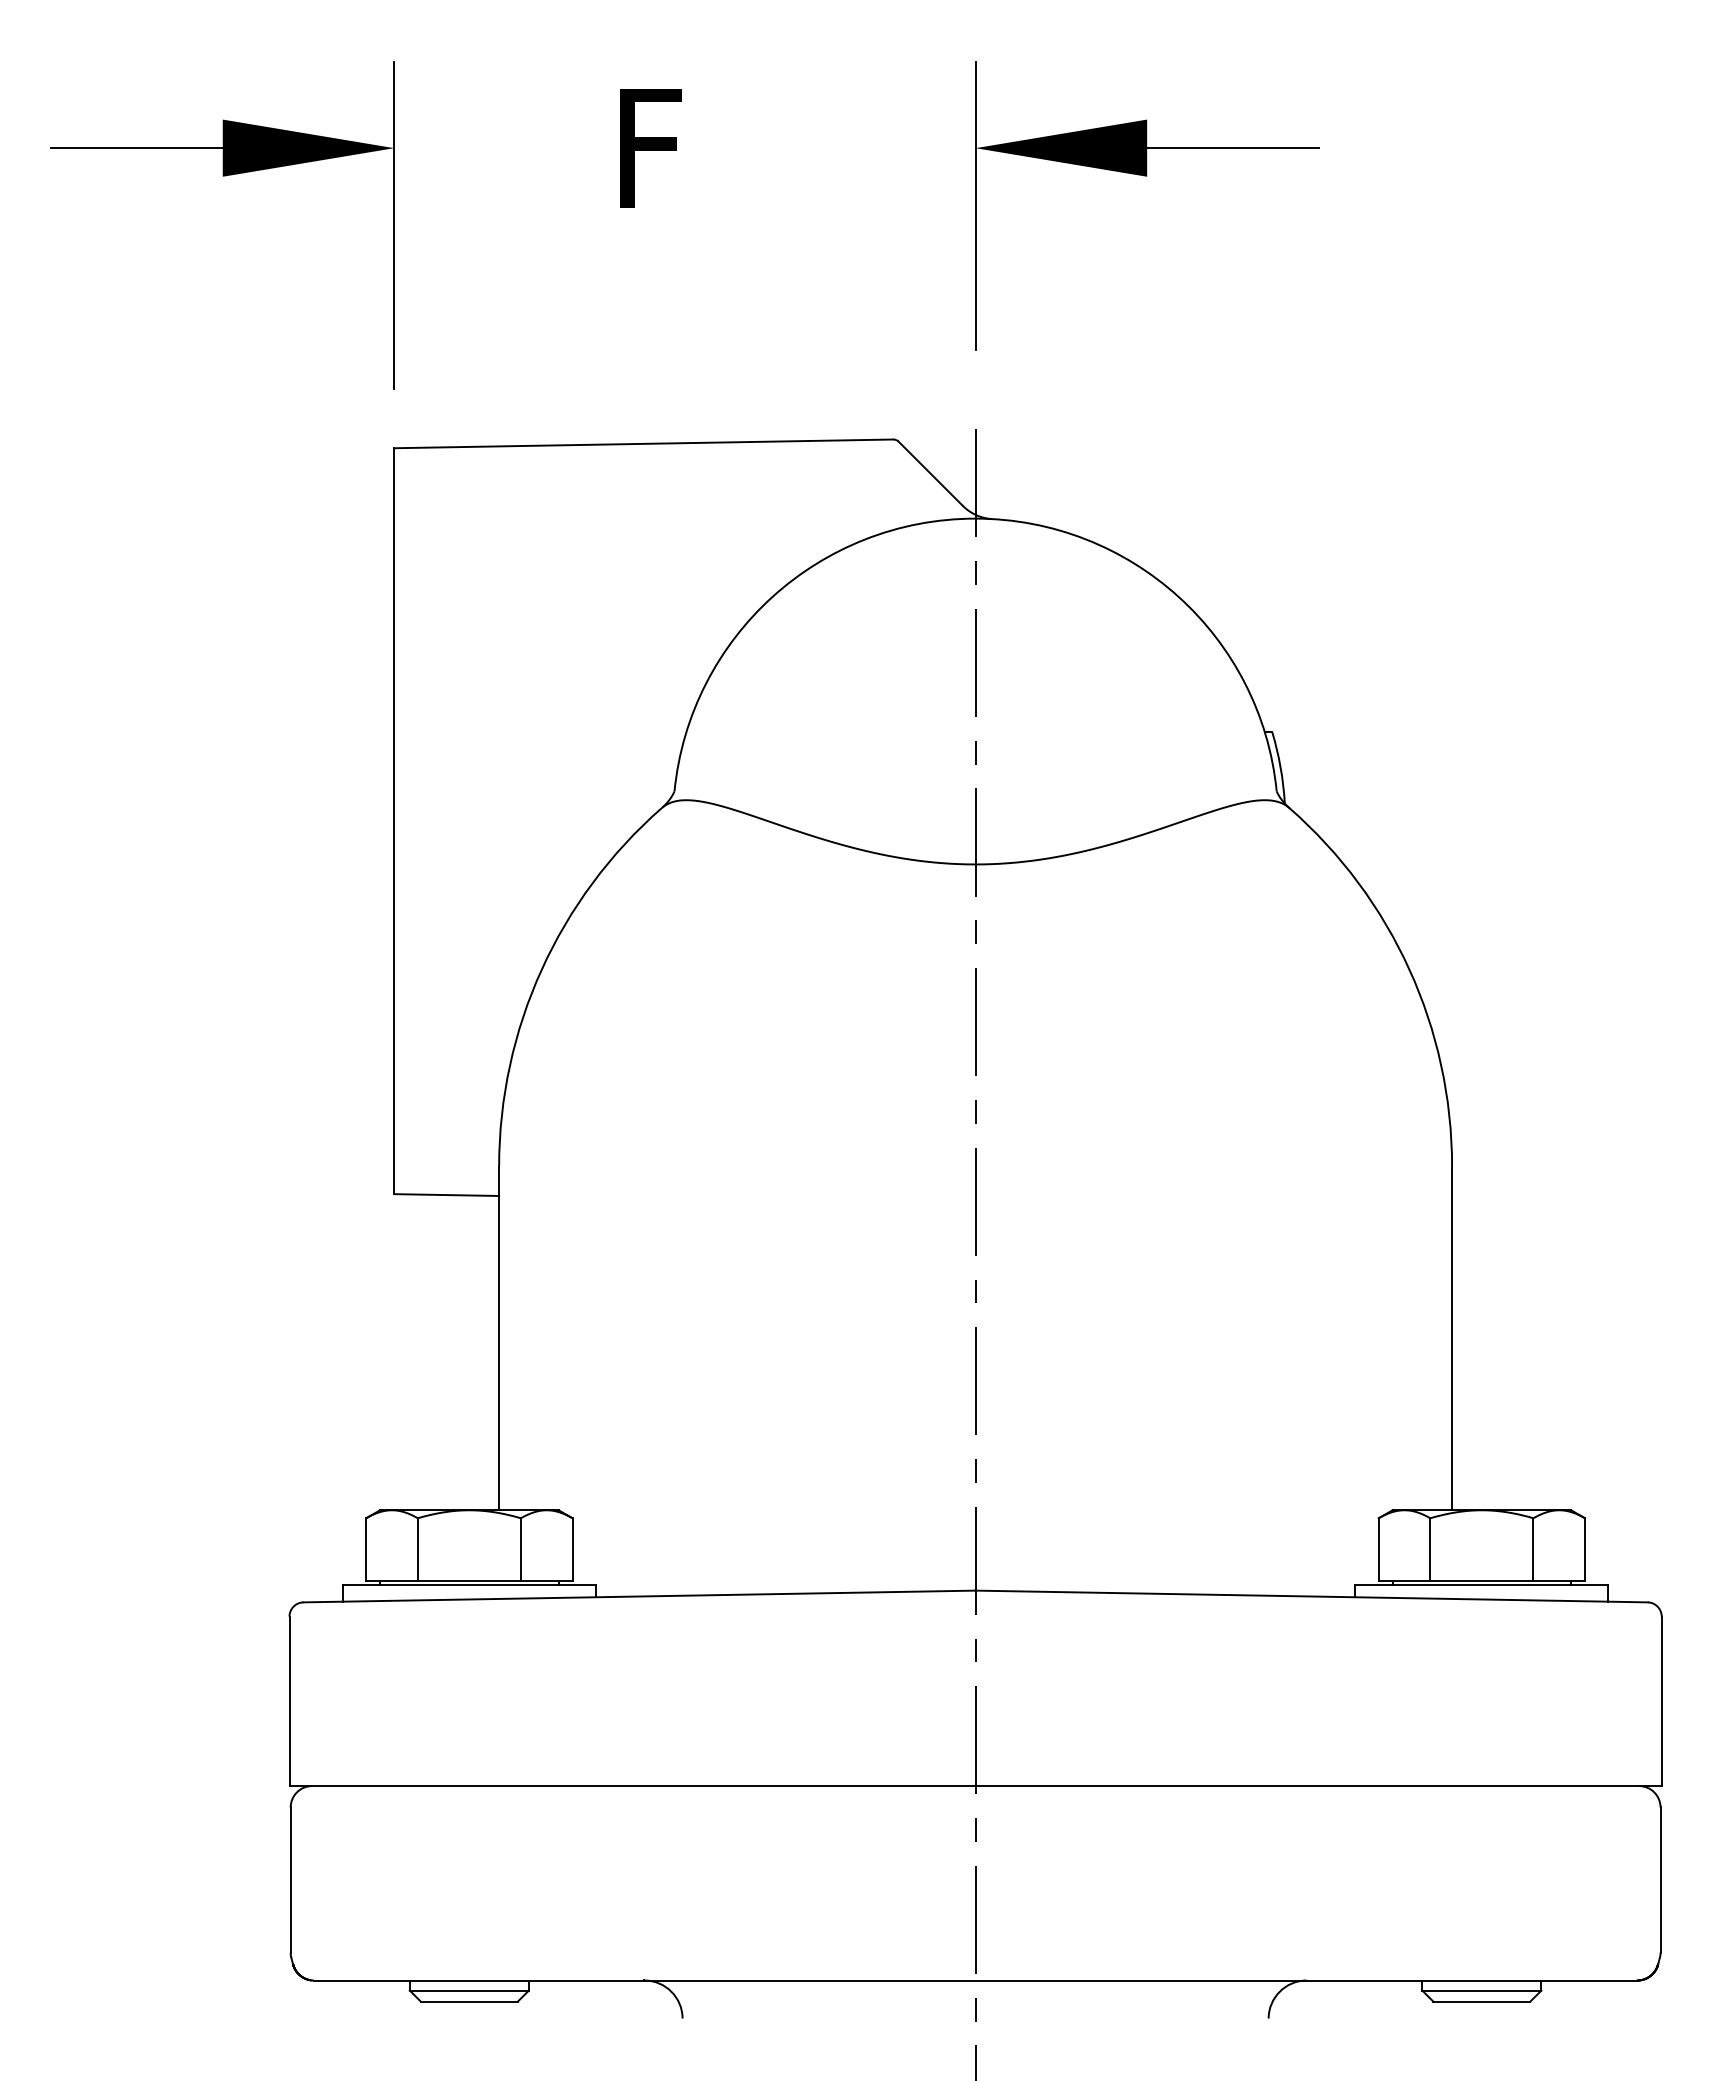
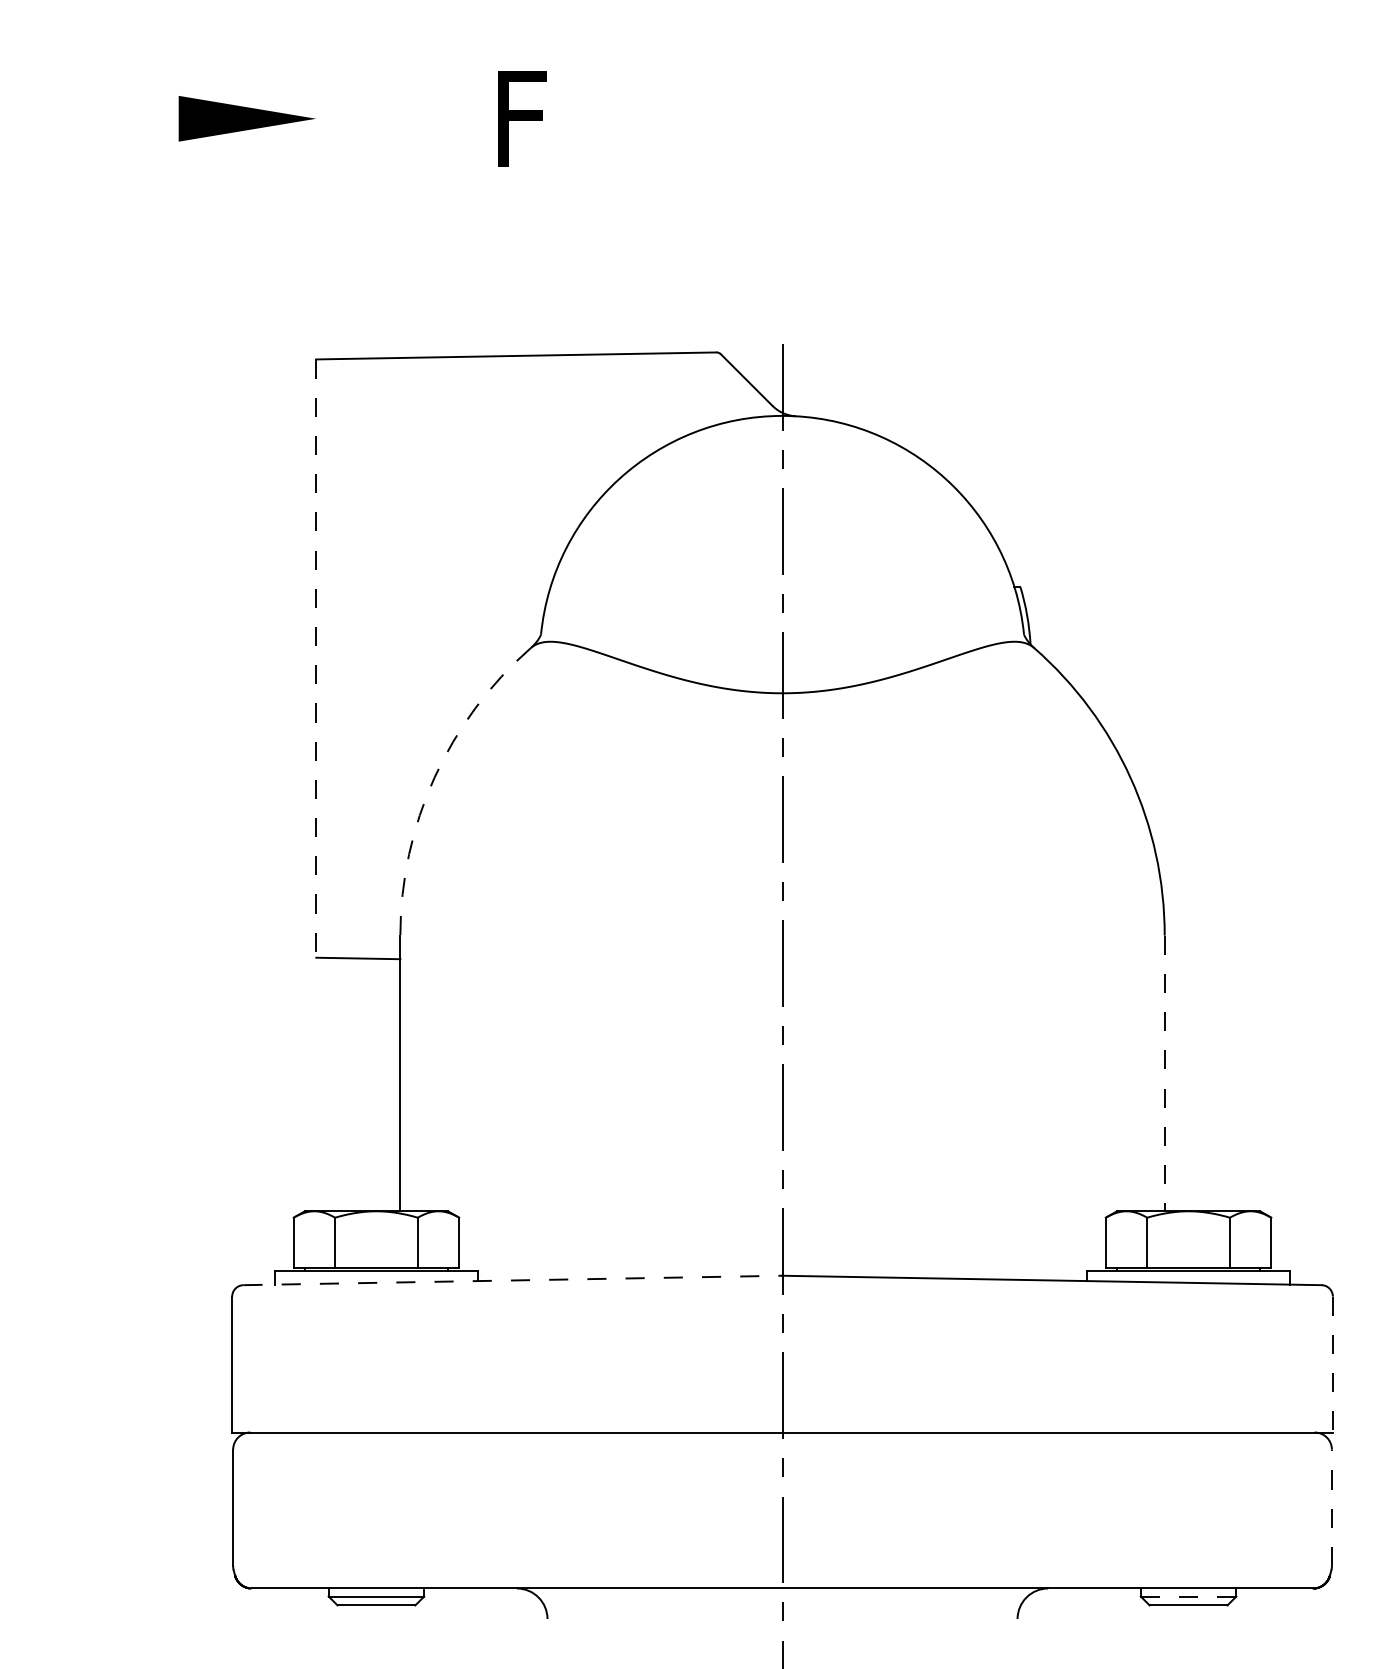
line: (136, 148) -> (109, 119), removed
part: (1147, 176) -> (920, 141), removed
line: (394, 225) -> (316, 180), removed
line: (394, 821) -> (316, 658), solid -> dashed
arc: (541, 969) -> (434, 777), solid -> dashed
line: (1452, 1338) -> (1165, 1073), solid -> dashed
line: (640, 1596) -> (513, 1280), solid -> dashed
line: (1661, 1701) -> (1332, 1364), solid -> dashed
line: (1660, 1880) -> (1331, 1508), solid -> dashed
line: (1481, 1990) -> (1188, 1596), solid -> dashed

